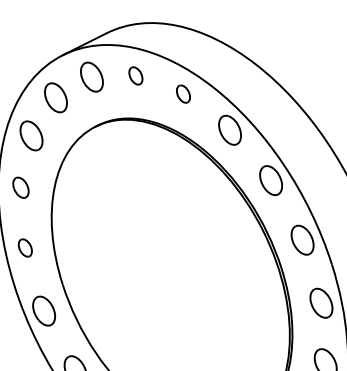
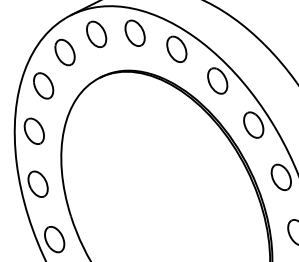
part: (135, 75) -> (134, 32), size x1.67
part: (183, 93) -> (176, 48), size x1.67
part: (20, 187) -> (33, 131), size x1.43
part: (25, 247) -> (38, 183), size x1.67

